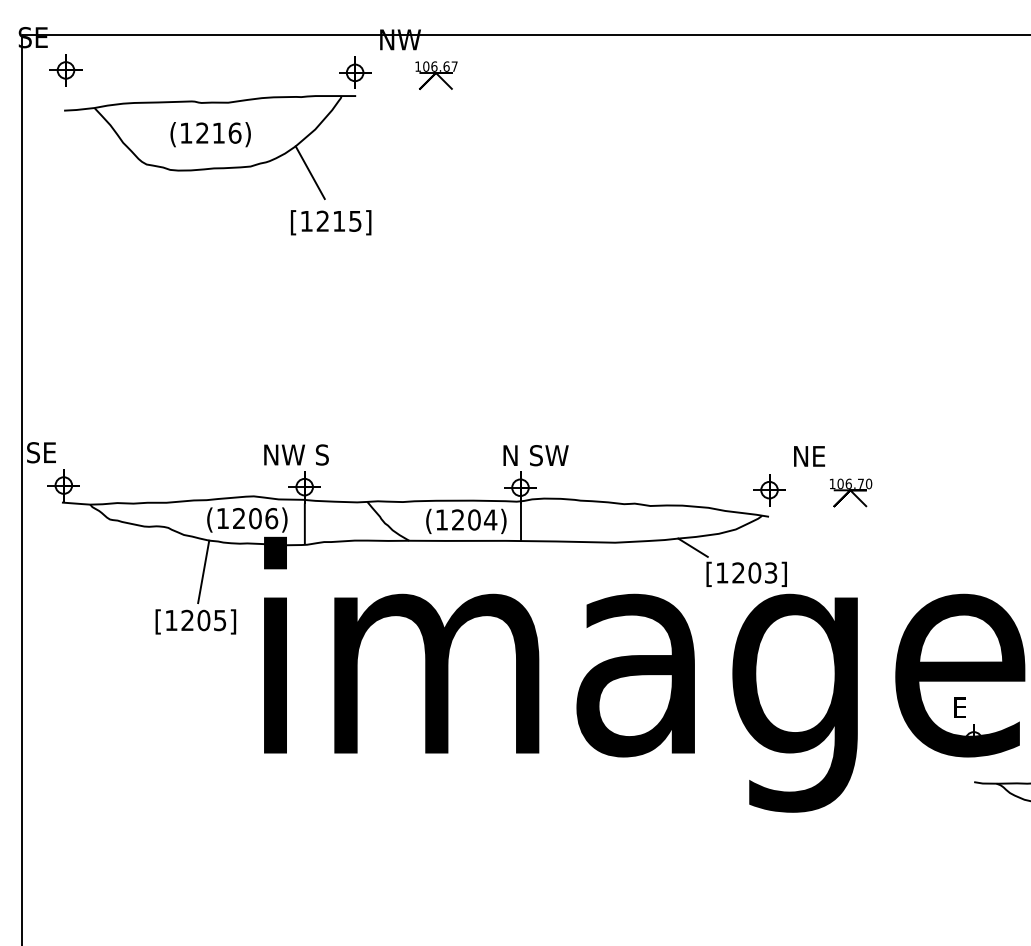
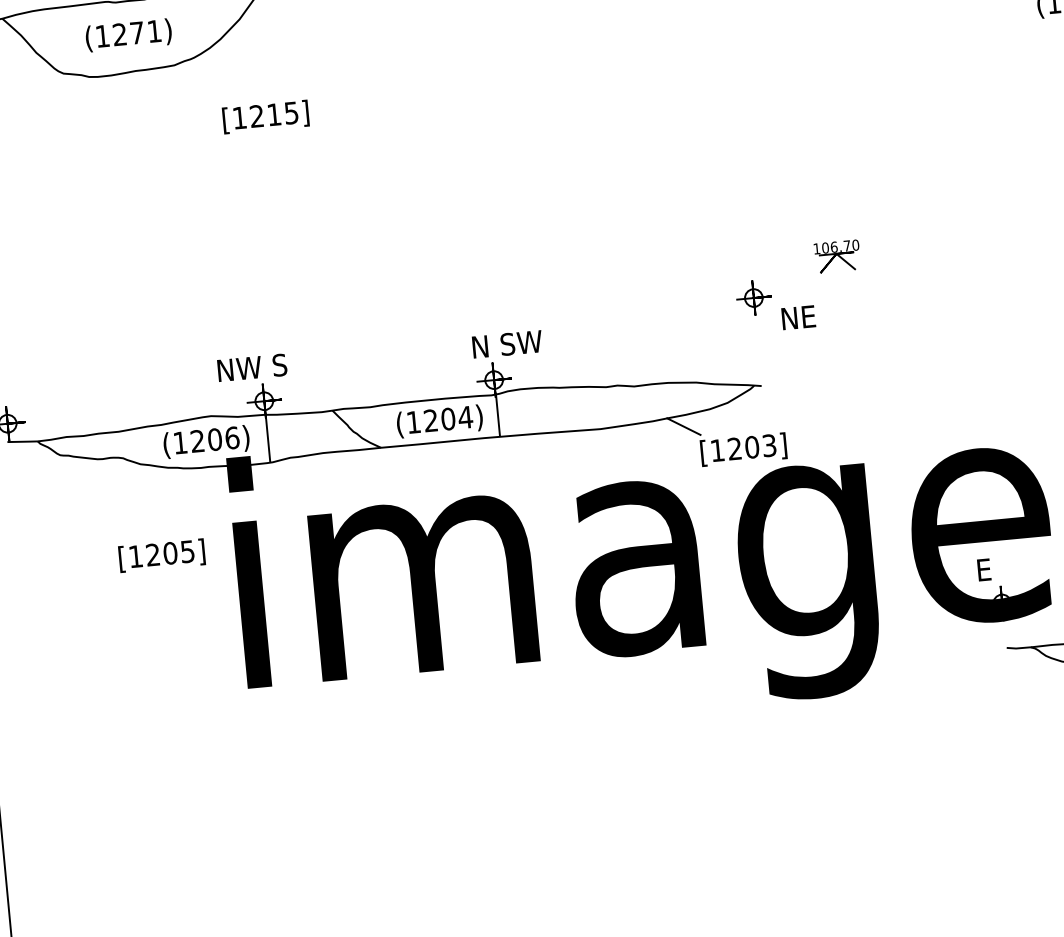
text: (226, 132) -> (145, 31), (1216) -> (1271)
line: (309, 172) -> (237, 65), removed
part: (769, 490) -> (753, 298), moved
part: (851, 492) -> (837, 256), moved
line: (203, 571) -> (165, 501), removed

